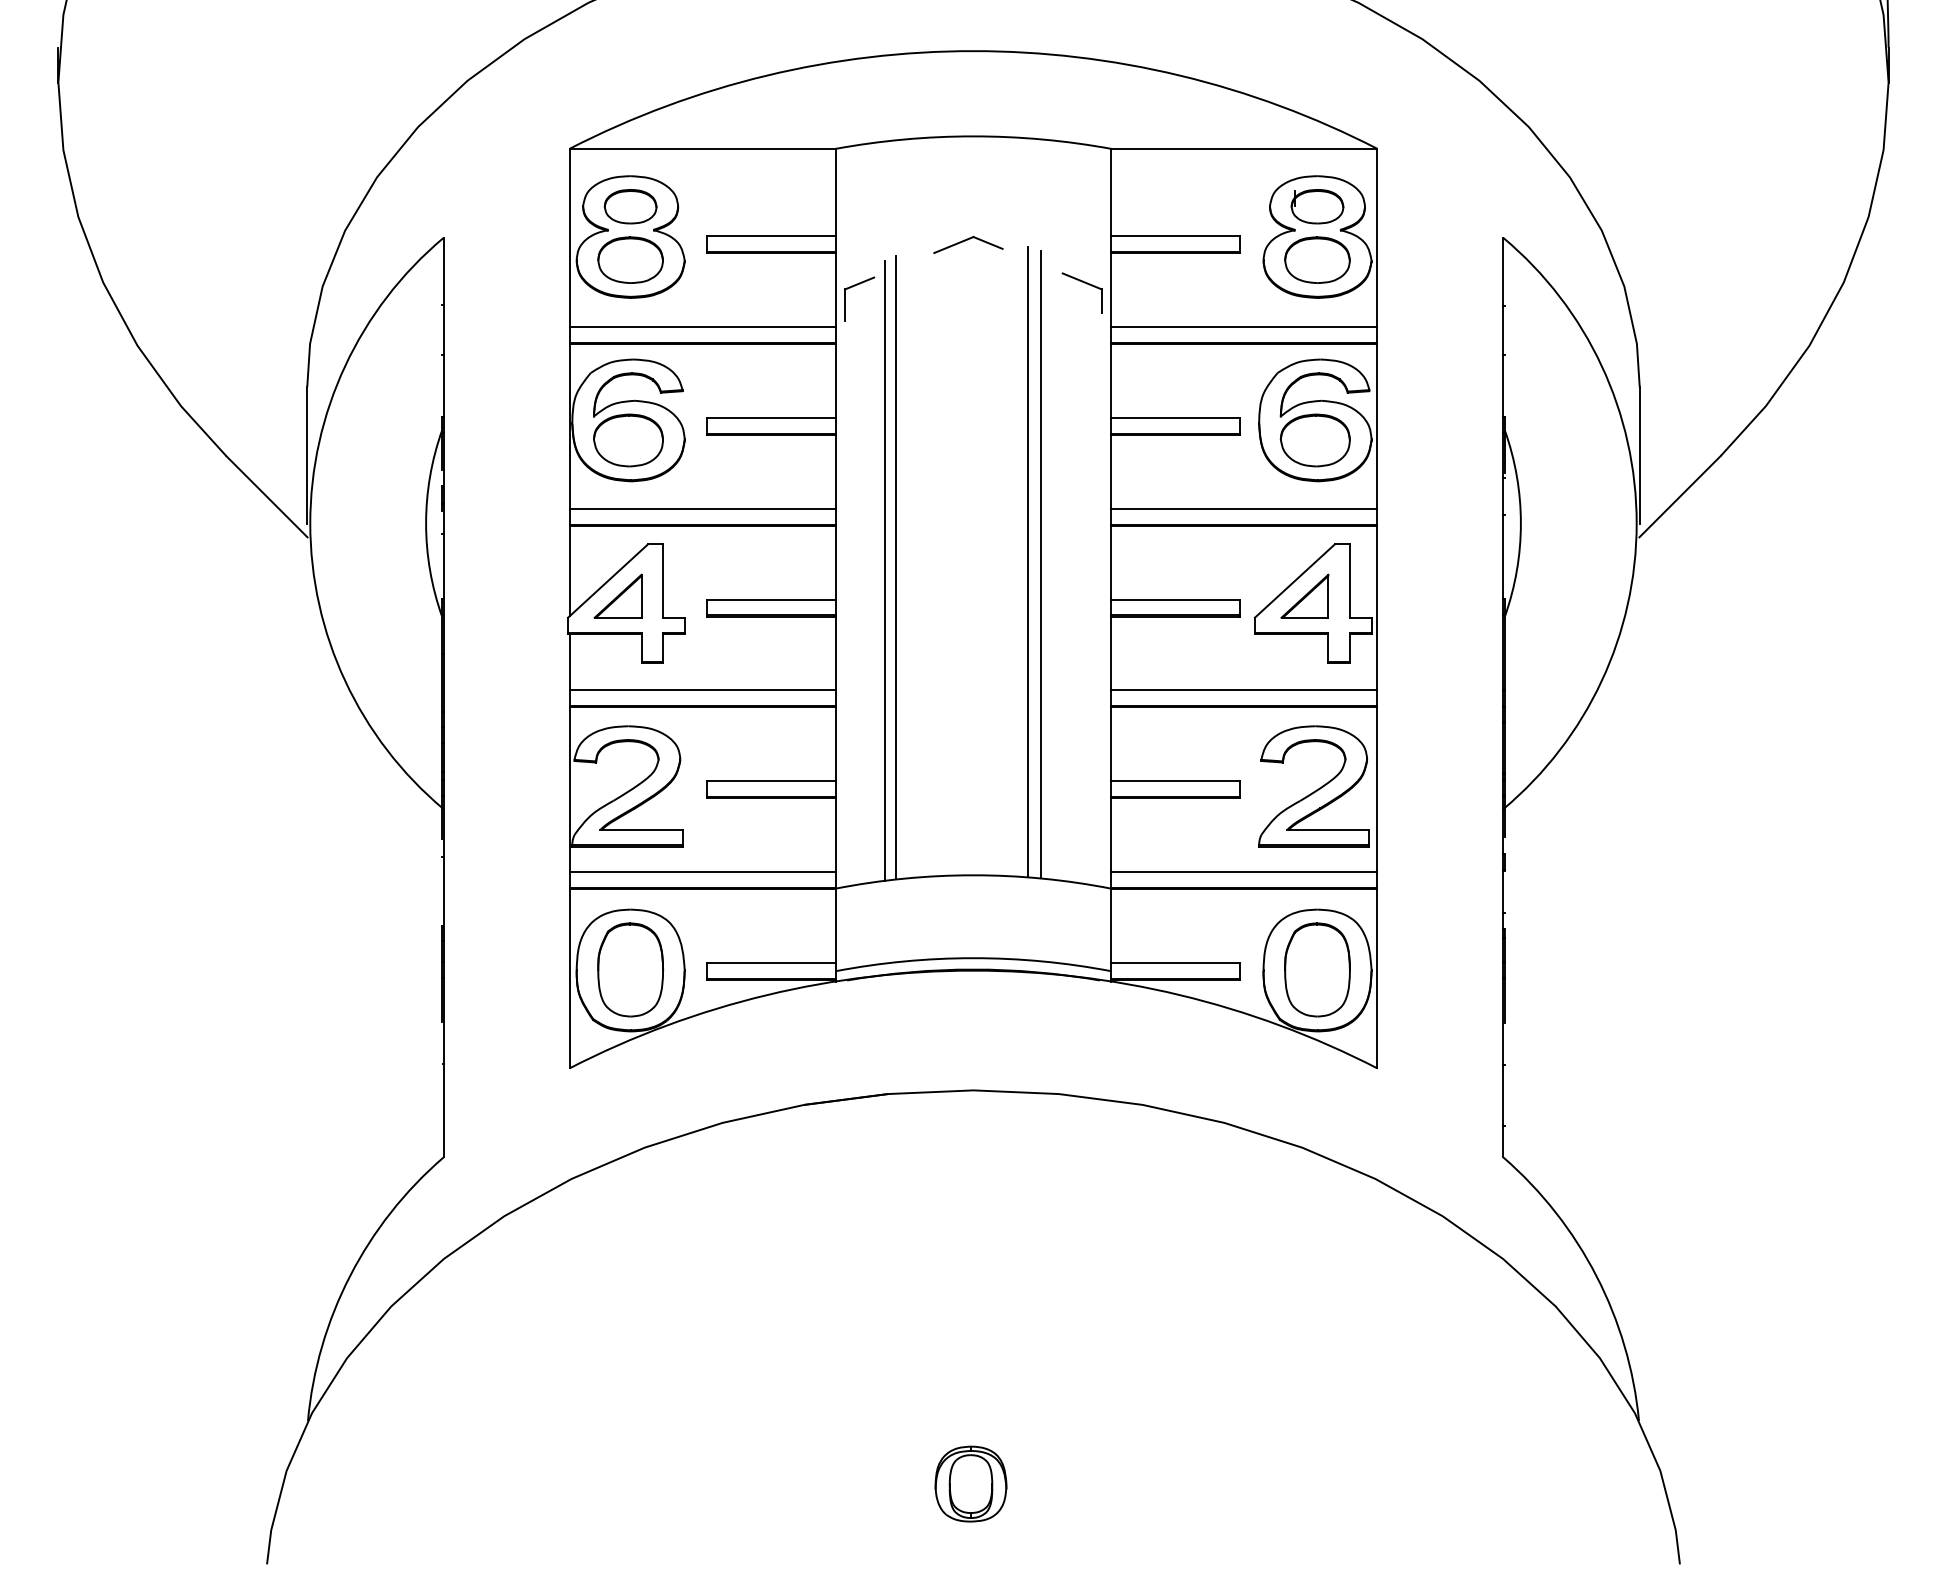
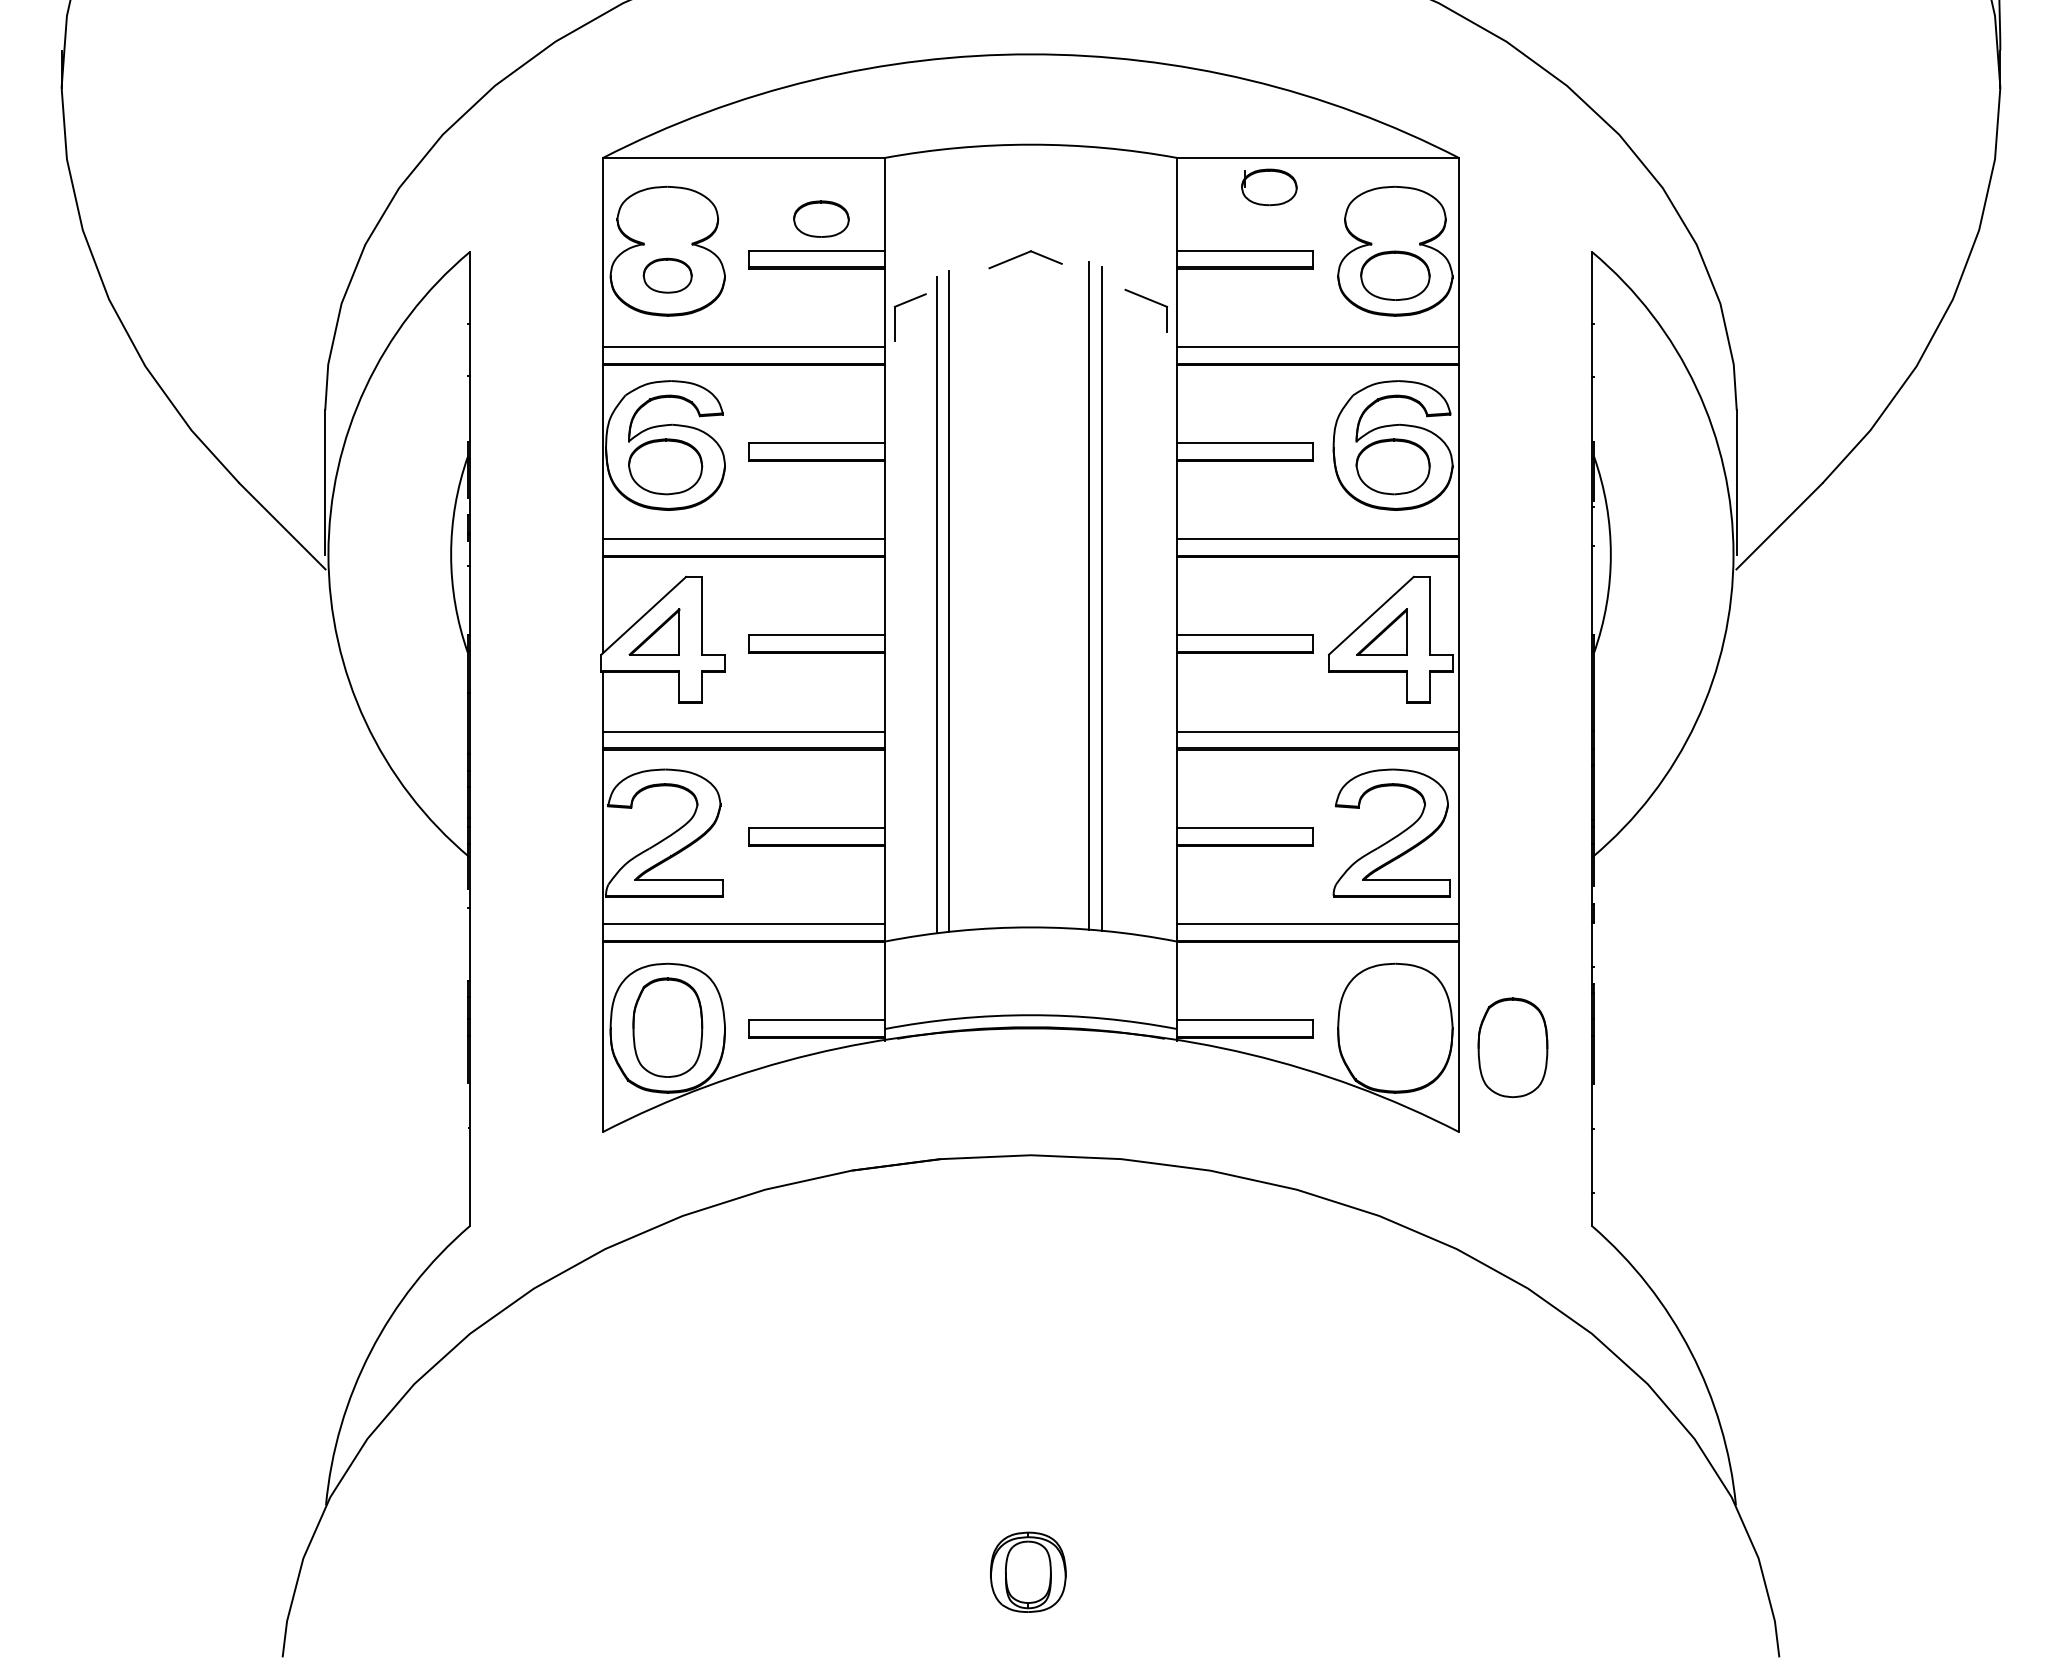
part: (630, 206) -> (821, 218), moved
part: (1317, 206) -> (1269, 187), moved
part: (630, 259) -> (667, 275), size x0.7
part: (1317, 969) -> (1512, 1047), moved

